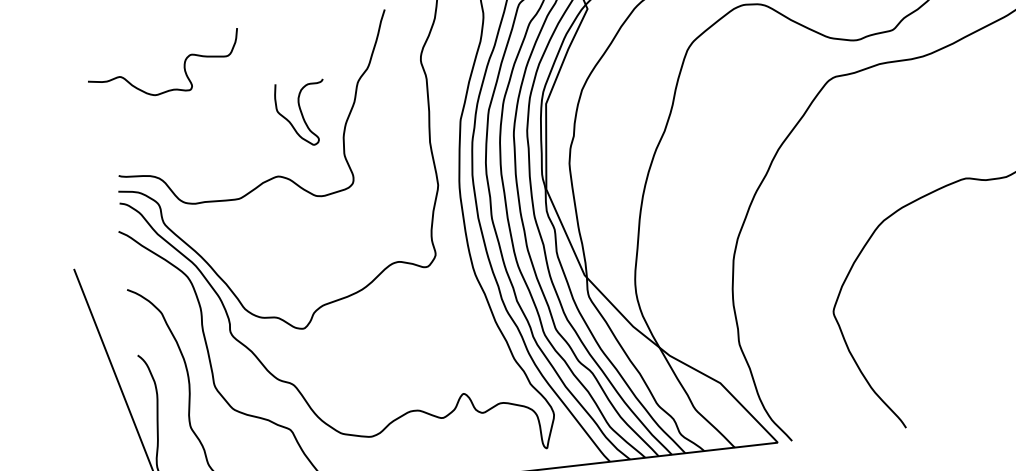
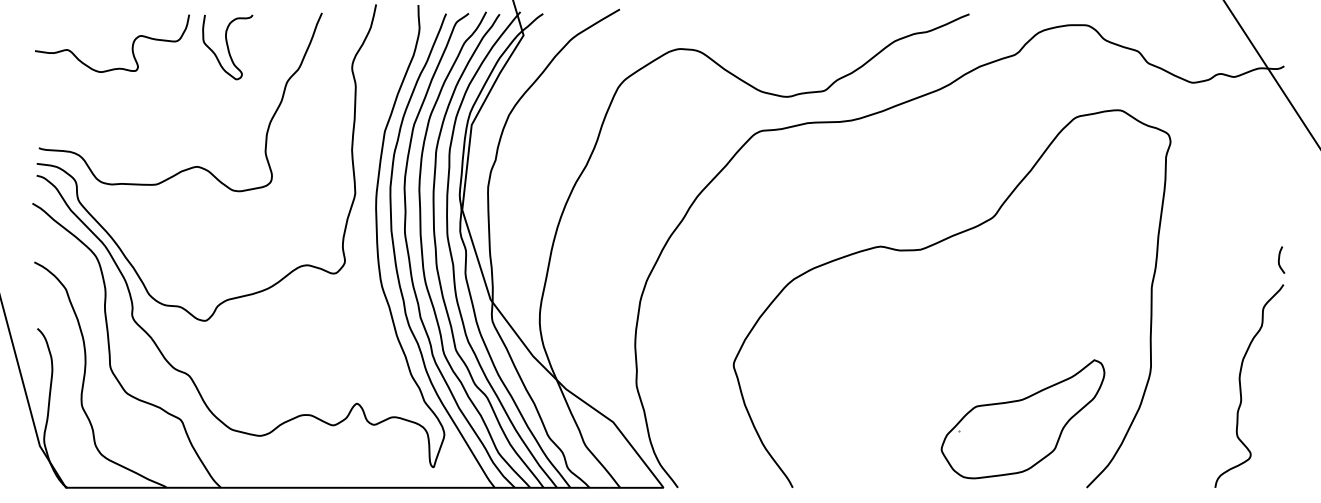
curve: (183, 67) -> (131, 47), moved
curve: (301, 114) -> (227, 47), moved

